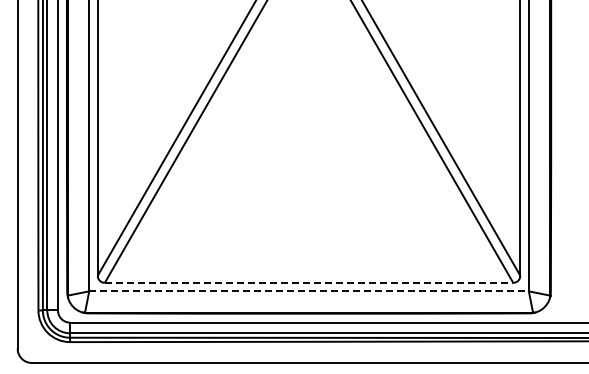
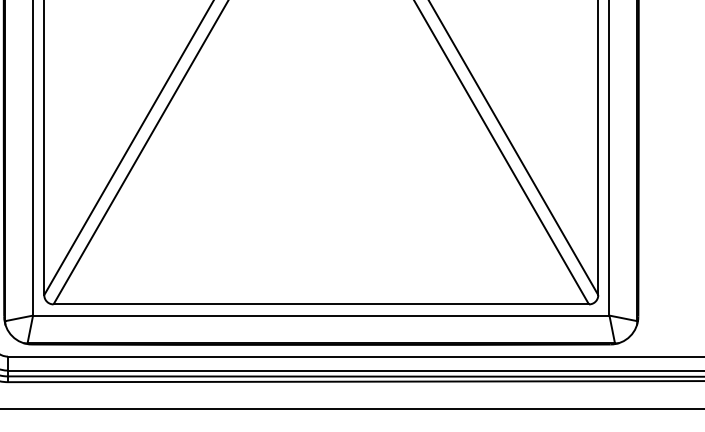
line: (309, 282) -> (321, 303), dashed -> solid
line: (309, 291) -> (321, 315), dashed -> solid

